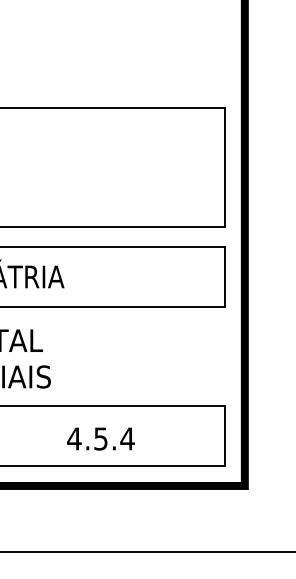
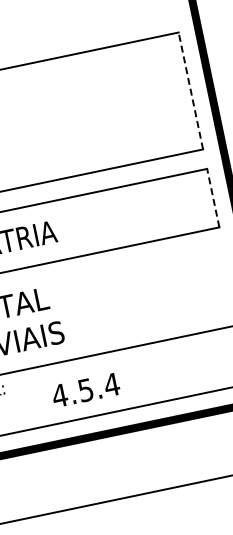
line: (224, 167) -> (190, 91), solid -> dashed
line: (224, 276) -> (212, 197), solid -> dashed
text: (100, 438) -> (85, 389), moved

